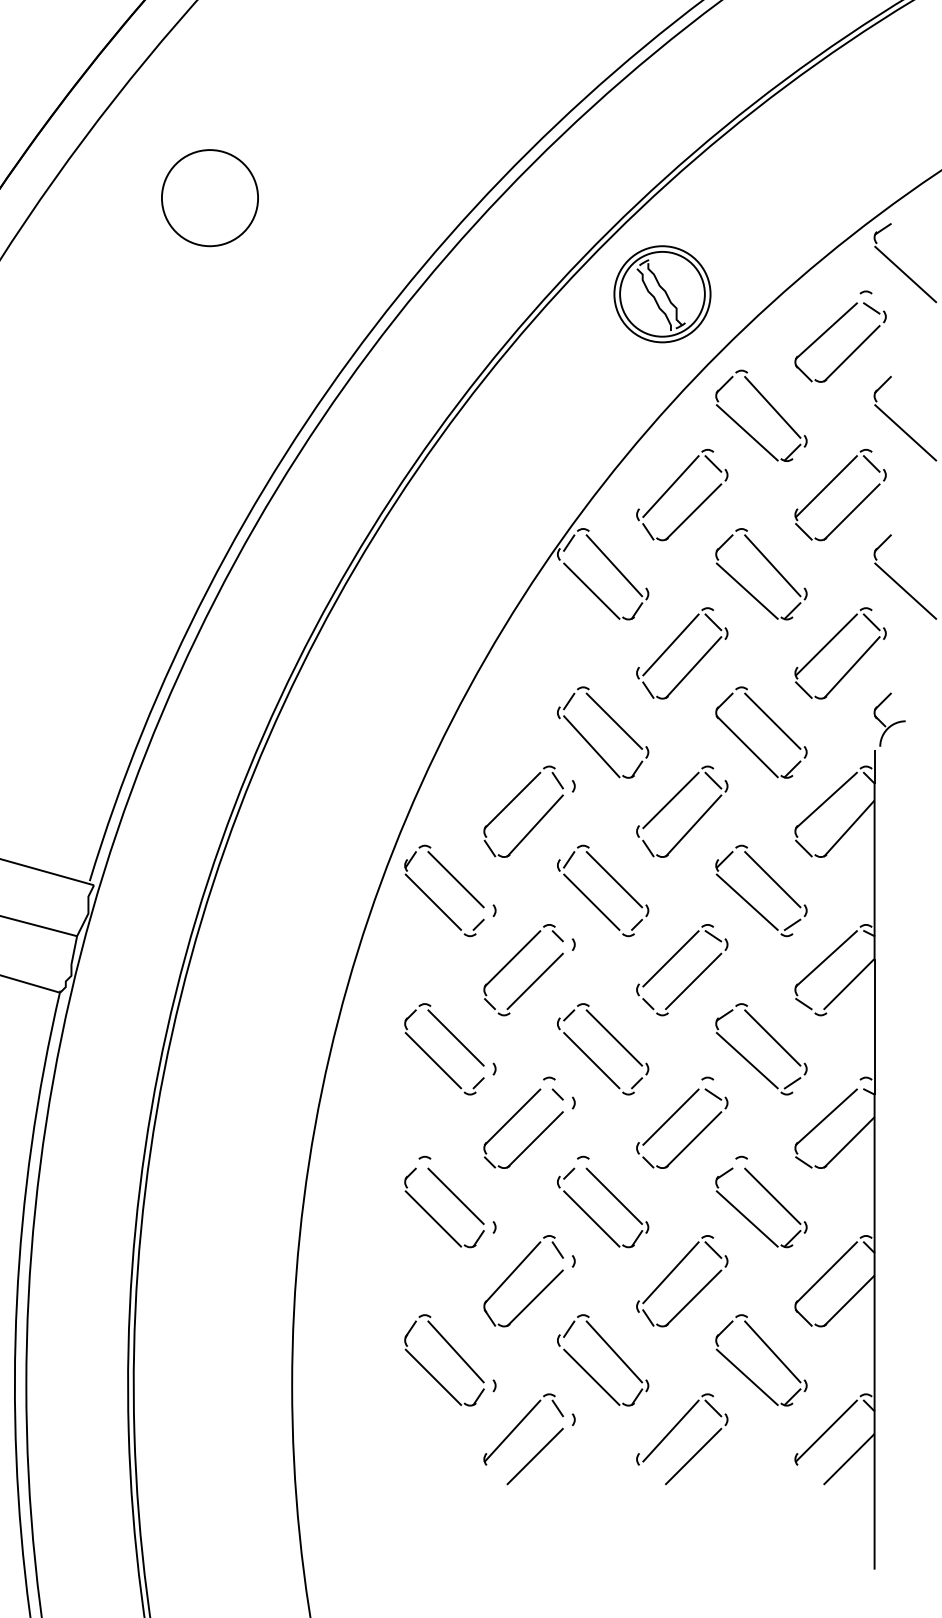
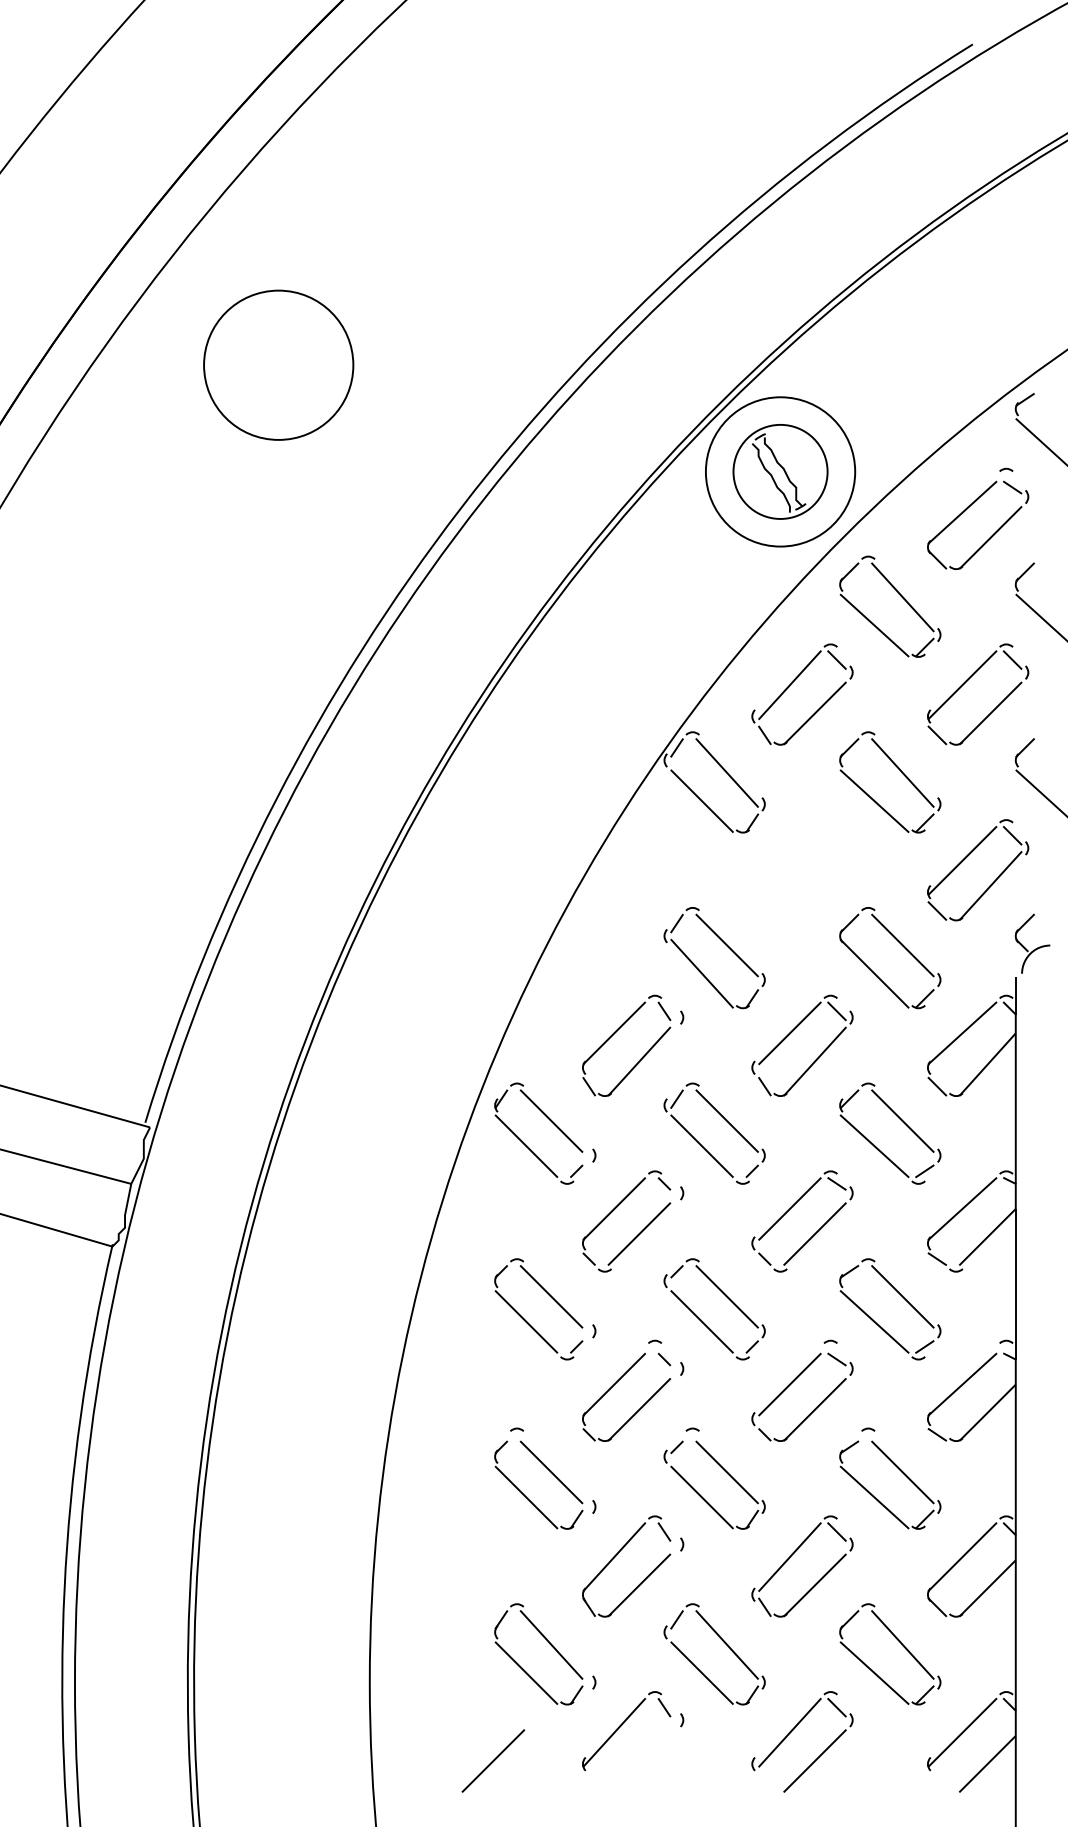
circle: (209, 197) -> (278, 364), size x1.4
circle: (662, 293) -> (780, 471), size x1.4
part: (673, 643) -> (792, 859), removed
line: (535, 1456) -> (493, 1760), moved

